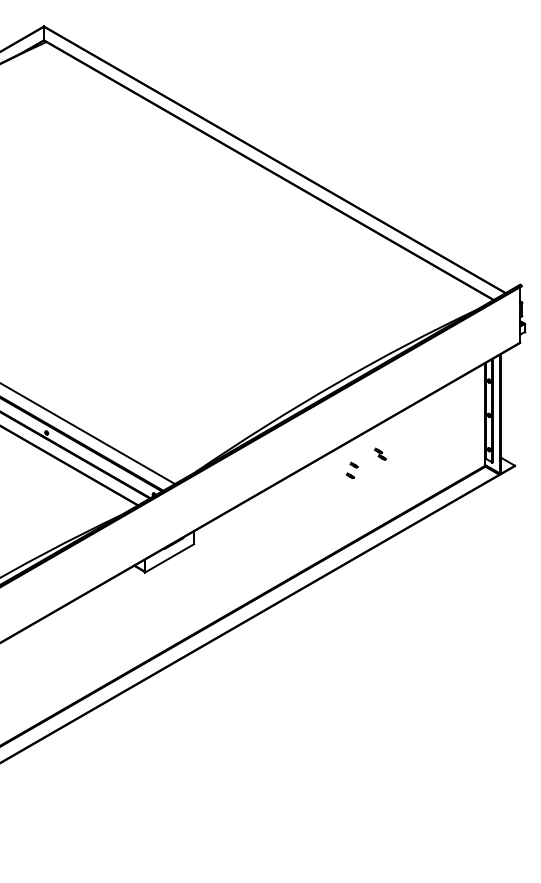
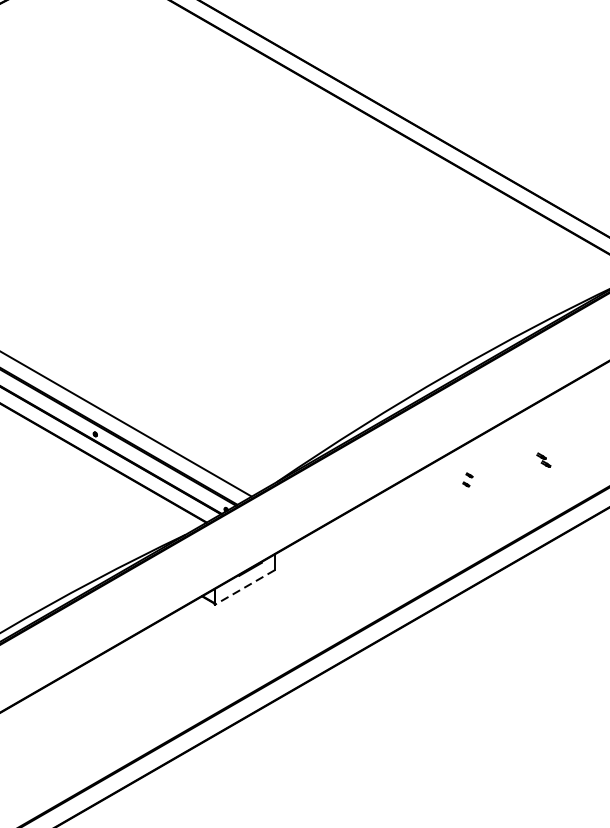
part: (380, 453) -> (543, 459), moved
part: (351, 469) -> (467, 478), size x0.7
line: (169, 558) -> (245, 587), solid -> dashed

